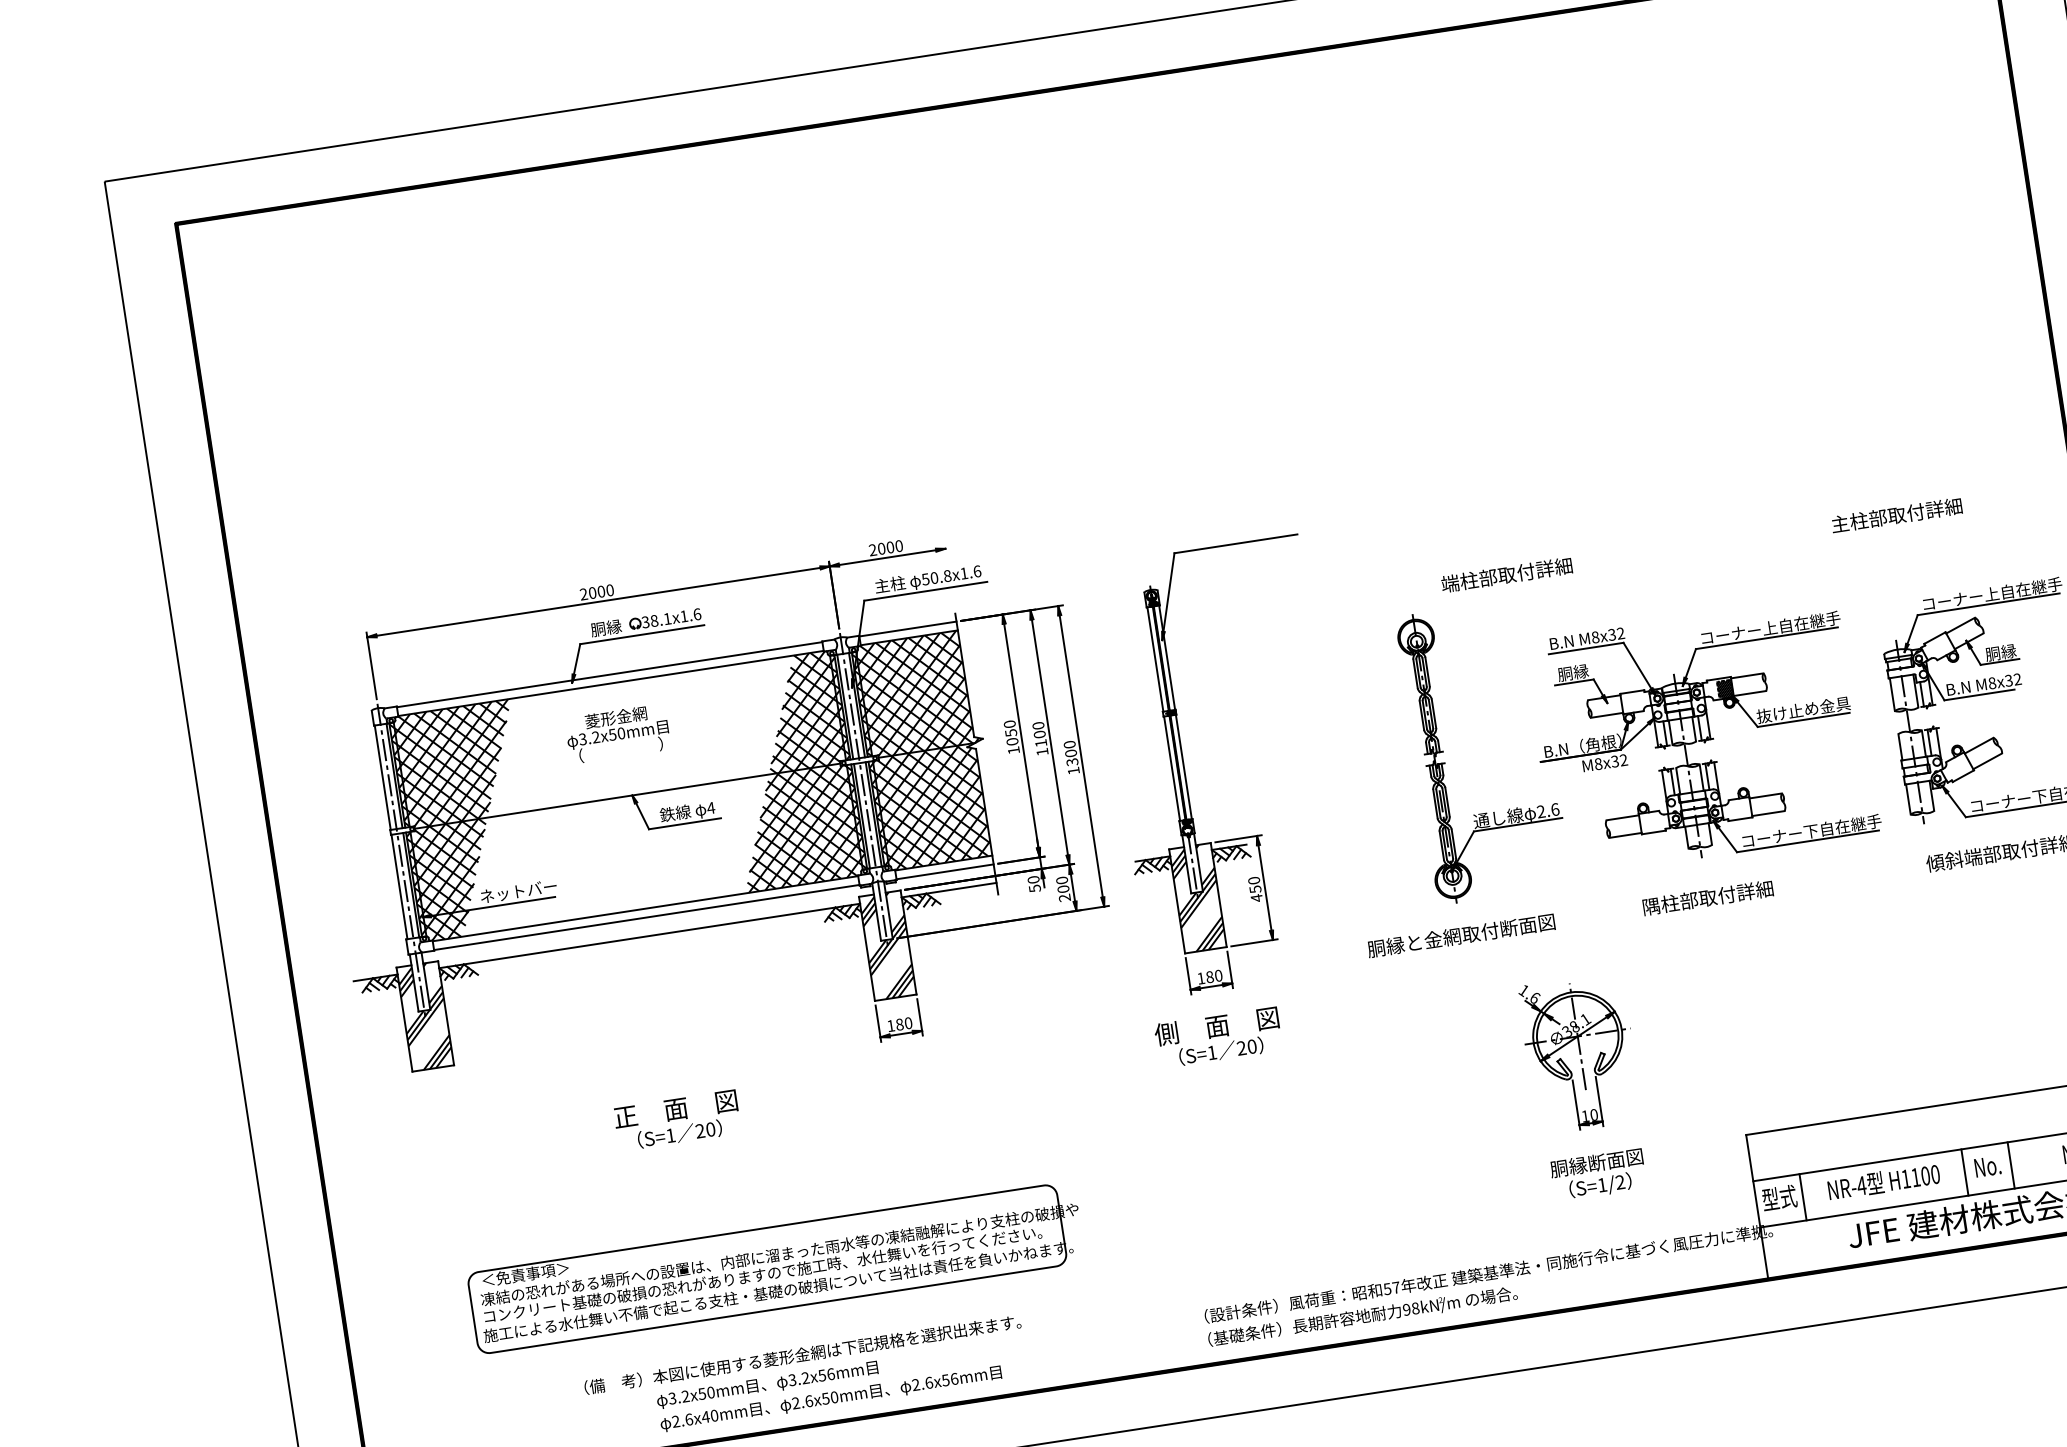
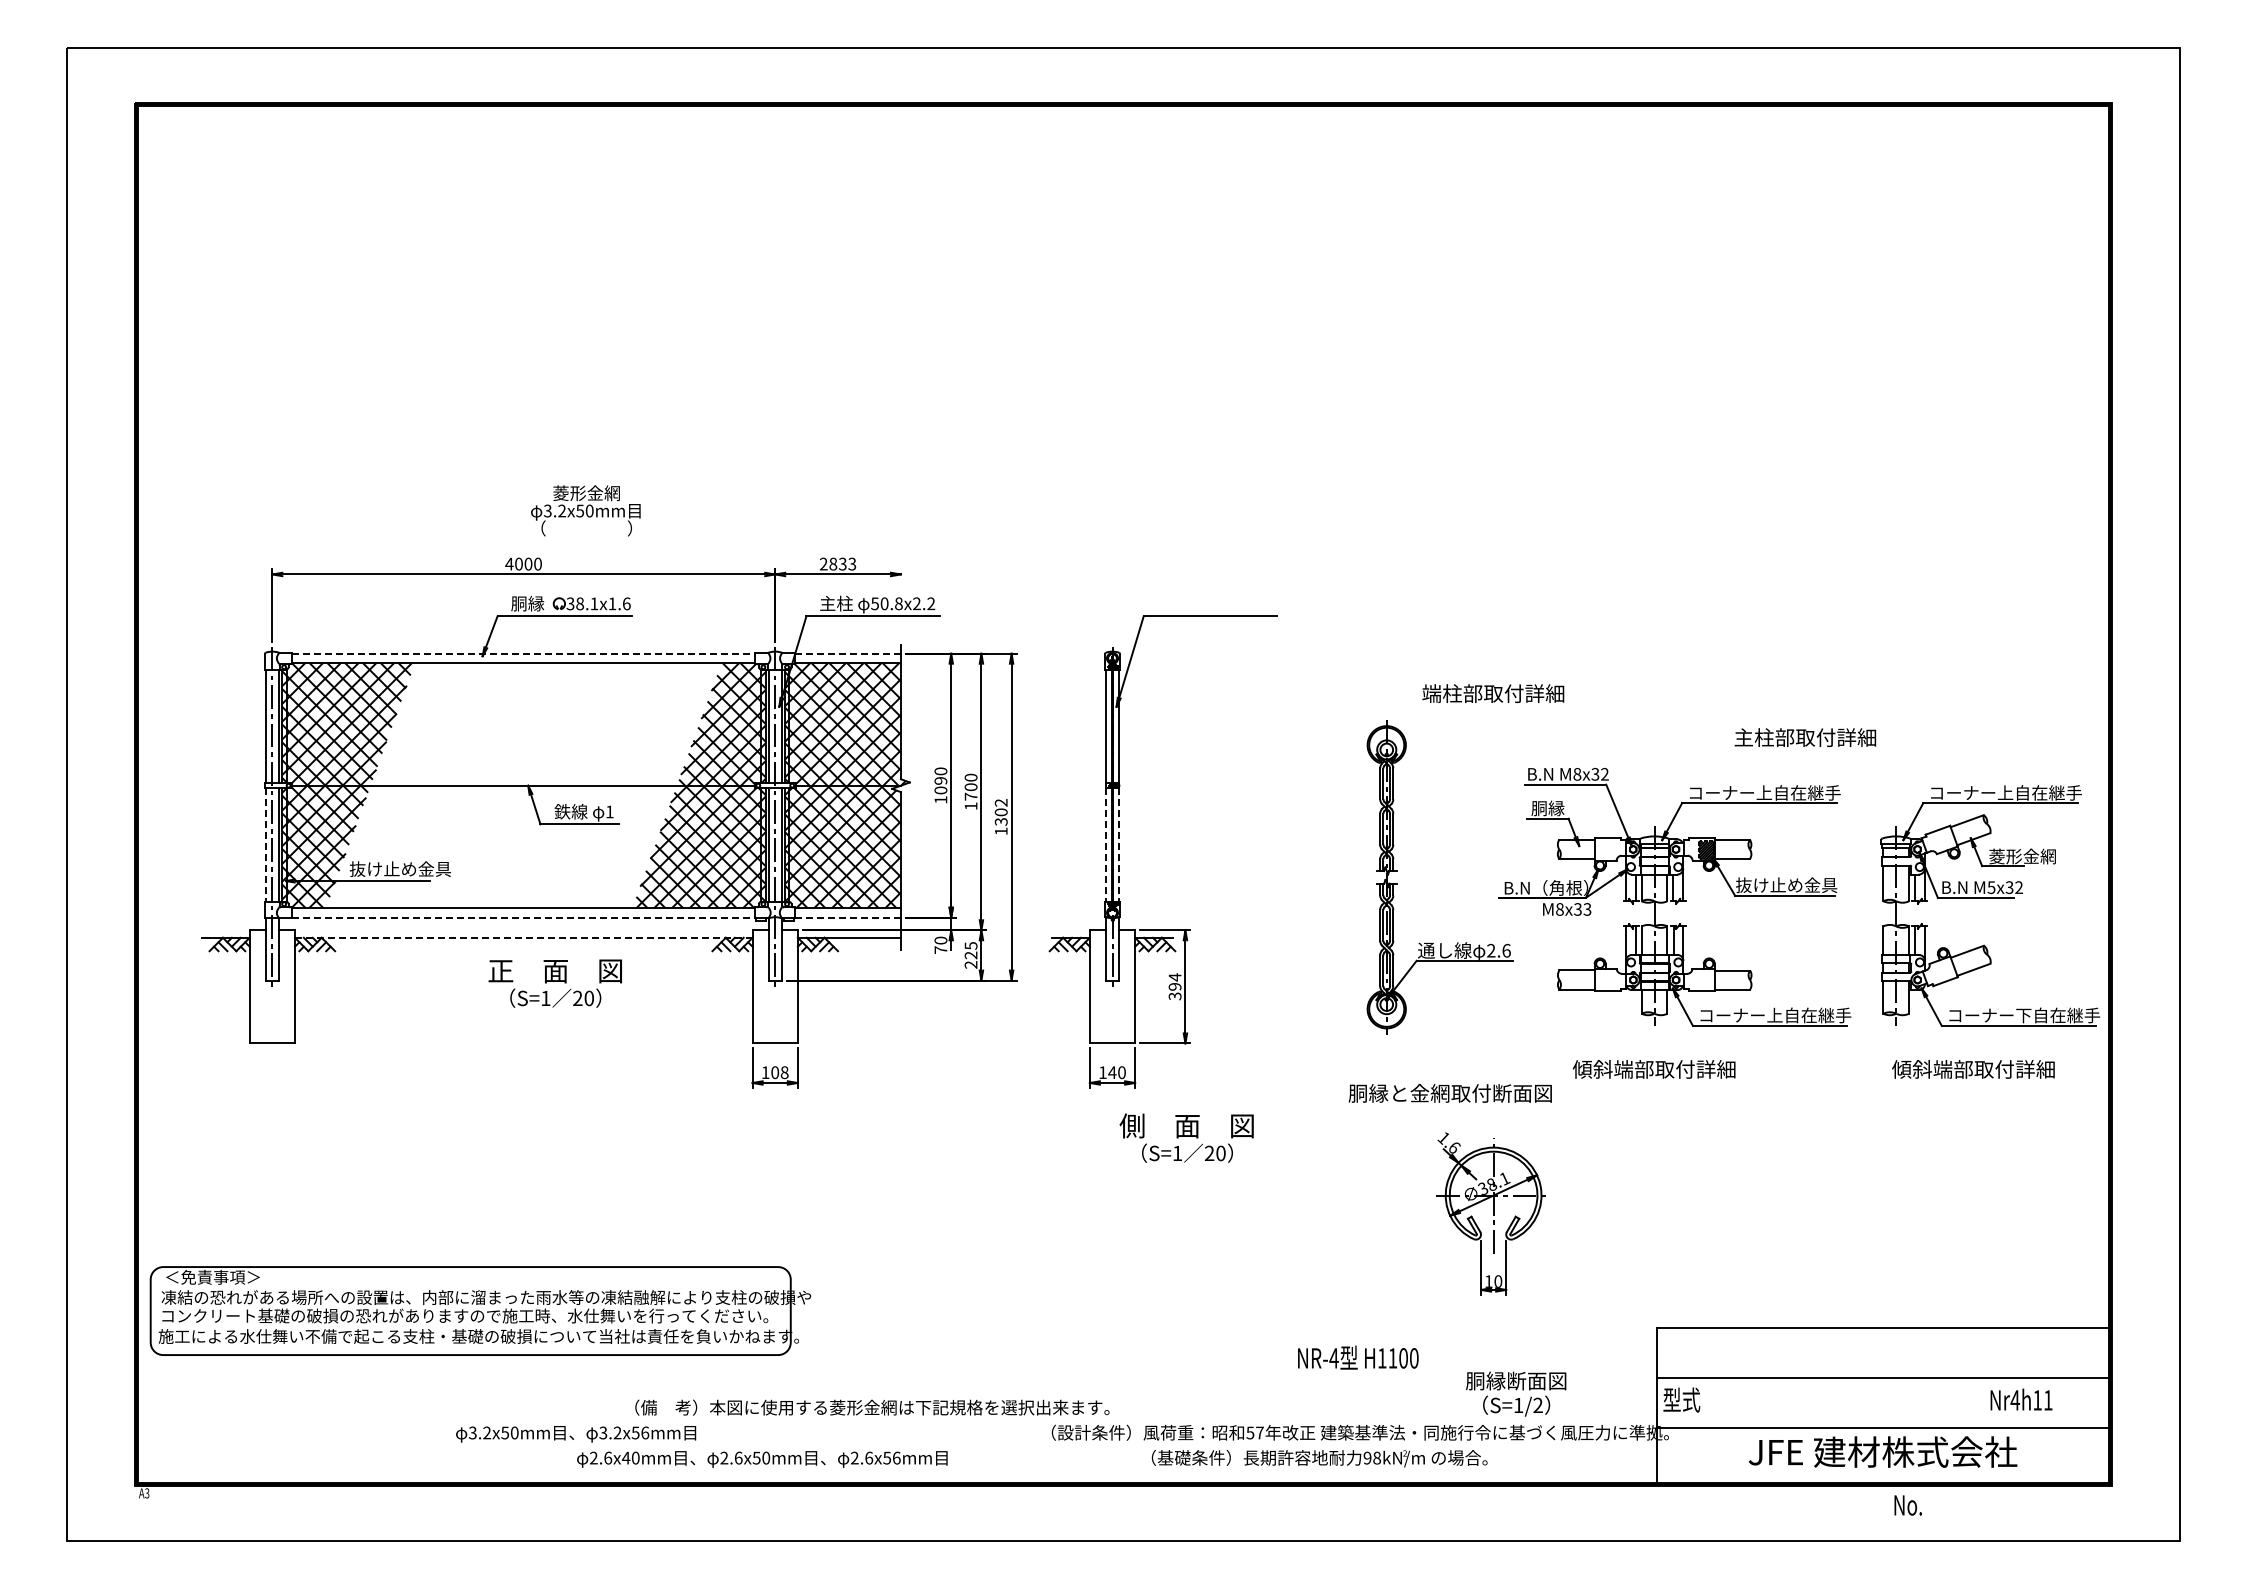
text: (1896, 515) -> (1805, 737), moved
text: (890, 546) -> (842, 563), 2000 -> 2833
text: (971, 572) -> (924, 603), 50.8x1.6 -> 50.8x2.2
text: (583, 593) -> (509, 563), 2000 -> 4000
line: (908, 628) -> (848, 653), solid -> dashed
text: (2016, 650) -> (2022, 856), 胴縁 -> 菱形金網
line: (610, 674) -> (524, 653), solid -> dashed
text: (1992, 683) -> (1991, 887), M8x32 -> M5x32
text: (1010, 732) -> (940, 780), 1050 -> 1090
text: (617, 733) -> (585, 510), moved
text: (1040, 743) -> (970, 796), 1100 -> 1700
text: (1069, 744) -> (1001, 802), 1300 -> 1302
text: (1623, 760) -> (1587, 909), M8x32 -> M8x33
line: (1183, 767) -> (1118, 845), solid -> dashed
line: (1172, 769) -> (1106, 845), solid -> dashed
text: (710, 807) -> (609, 811), 4 -> 1
text: (1810, 831) -> (1774, 1015), コーナー下自在継手 -> コーナー上自在継手
line: (945, 871) -> (848, 917), solid -> dashed
text: (1062, 884) -> (970, 950), 200 -> 225
line: (399, 887) -> (265, 845), solid -> dashed
text: (525, 889) -> (399, 868), ネットバー -> 抜け止め金具
text: (1034, 889) -> (940, 950), 50 -> 70
text: (1254, 889) -> (1174, 986), 450 -> 394
hatch: (1197, 897) -> (1112, 986), removed
text: (1707, 898) -> (1653, 1069), 隅柱部取付詳細 -> 傾斜端部取付詳細
line: (647, 917) -> (524, 917), solid -> dashed
line: (649, 935) -> (523, 937), solid -> dashed
text: (1460, 935) -> (1449, 1093), moved
hatch: (887, 945) -> (774, 986), removed
text: (1209, 976) -> (1112, 1072), 180 -> 140
hatch: (424, 1016) -> (271, 986), removed
text: (903, 1023) -> (779, 1072), 180 -> 108
text: (1218, 1036) -> (1186, 1137), moved
text: (676, 1120) -> (554, 983), moved
line: (2011, 1164) -> (1933, 1402), removed
text: (1987, 1166) -> (1907, 1505), moved
line: (1964, 1172) -> (1882, 1402), removed
text: (1598, 1174) -> (1516, 1393), moved
text: (1884, 1181) -> (1358, 1357), moved
line: (1802, 1196) -> (1706, 1402), removed
part: (776, 1267) -> (480, 1310), moved
text: (1362, 1316) -> (1319, 1458), moved
text: (802, 1354) -> (872, 1407), moved
text: (831, 1399) -> (762, 1459), moved

